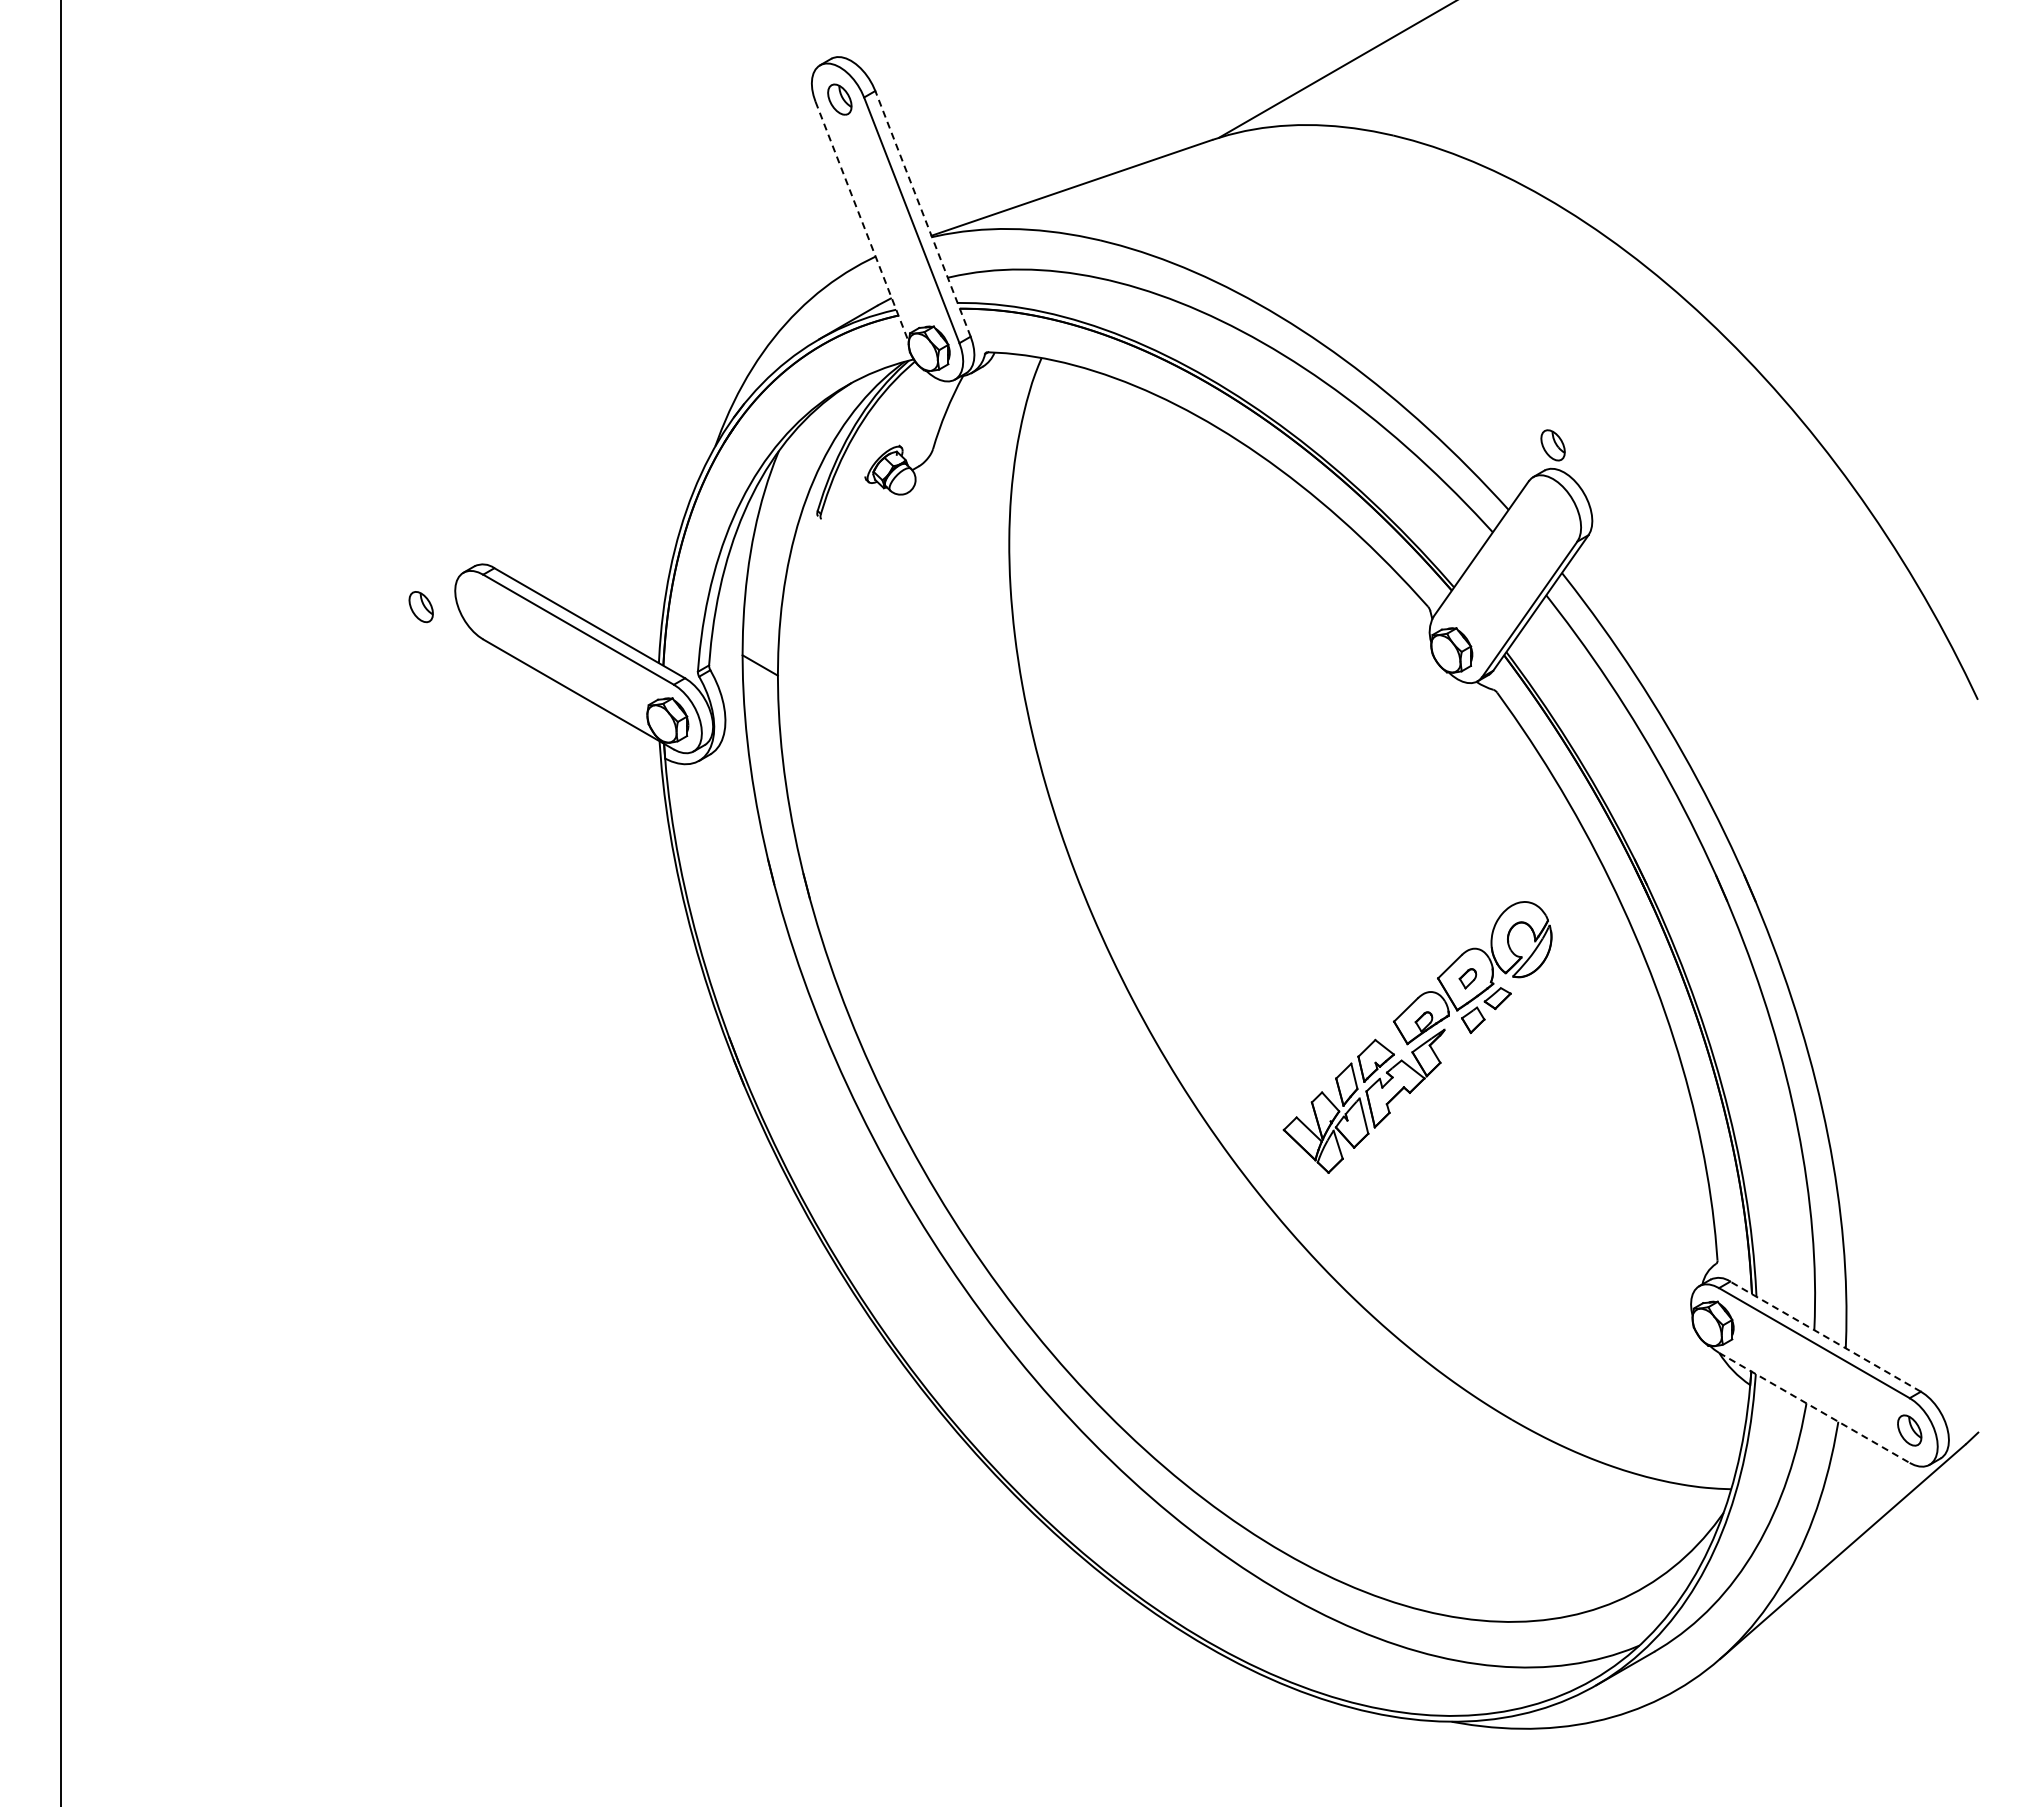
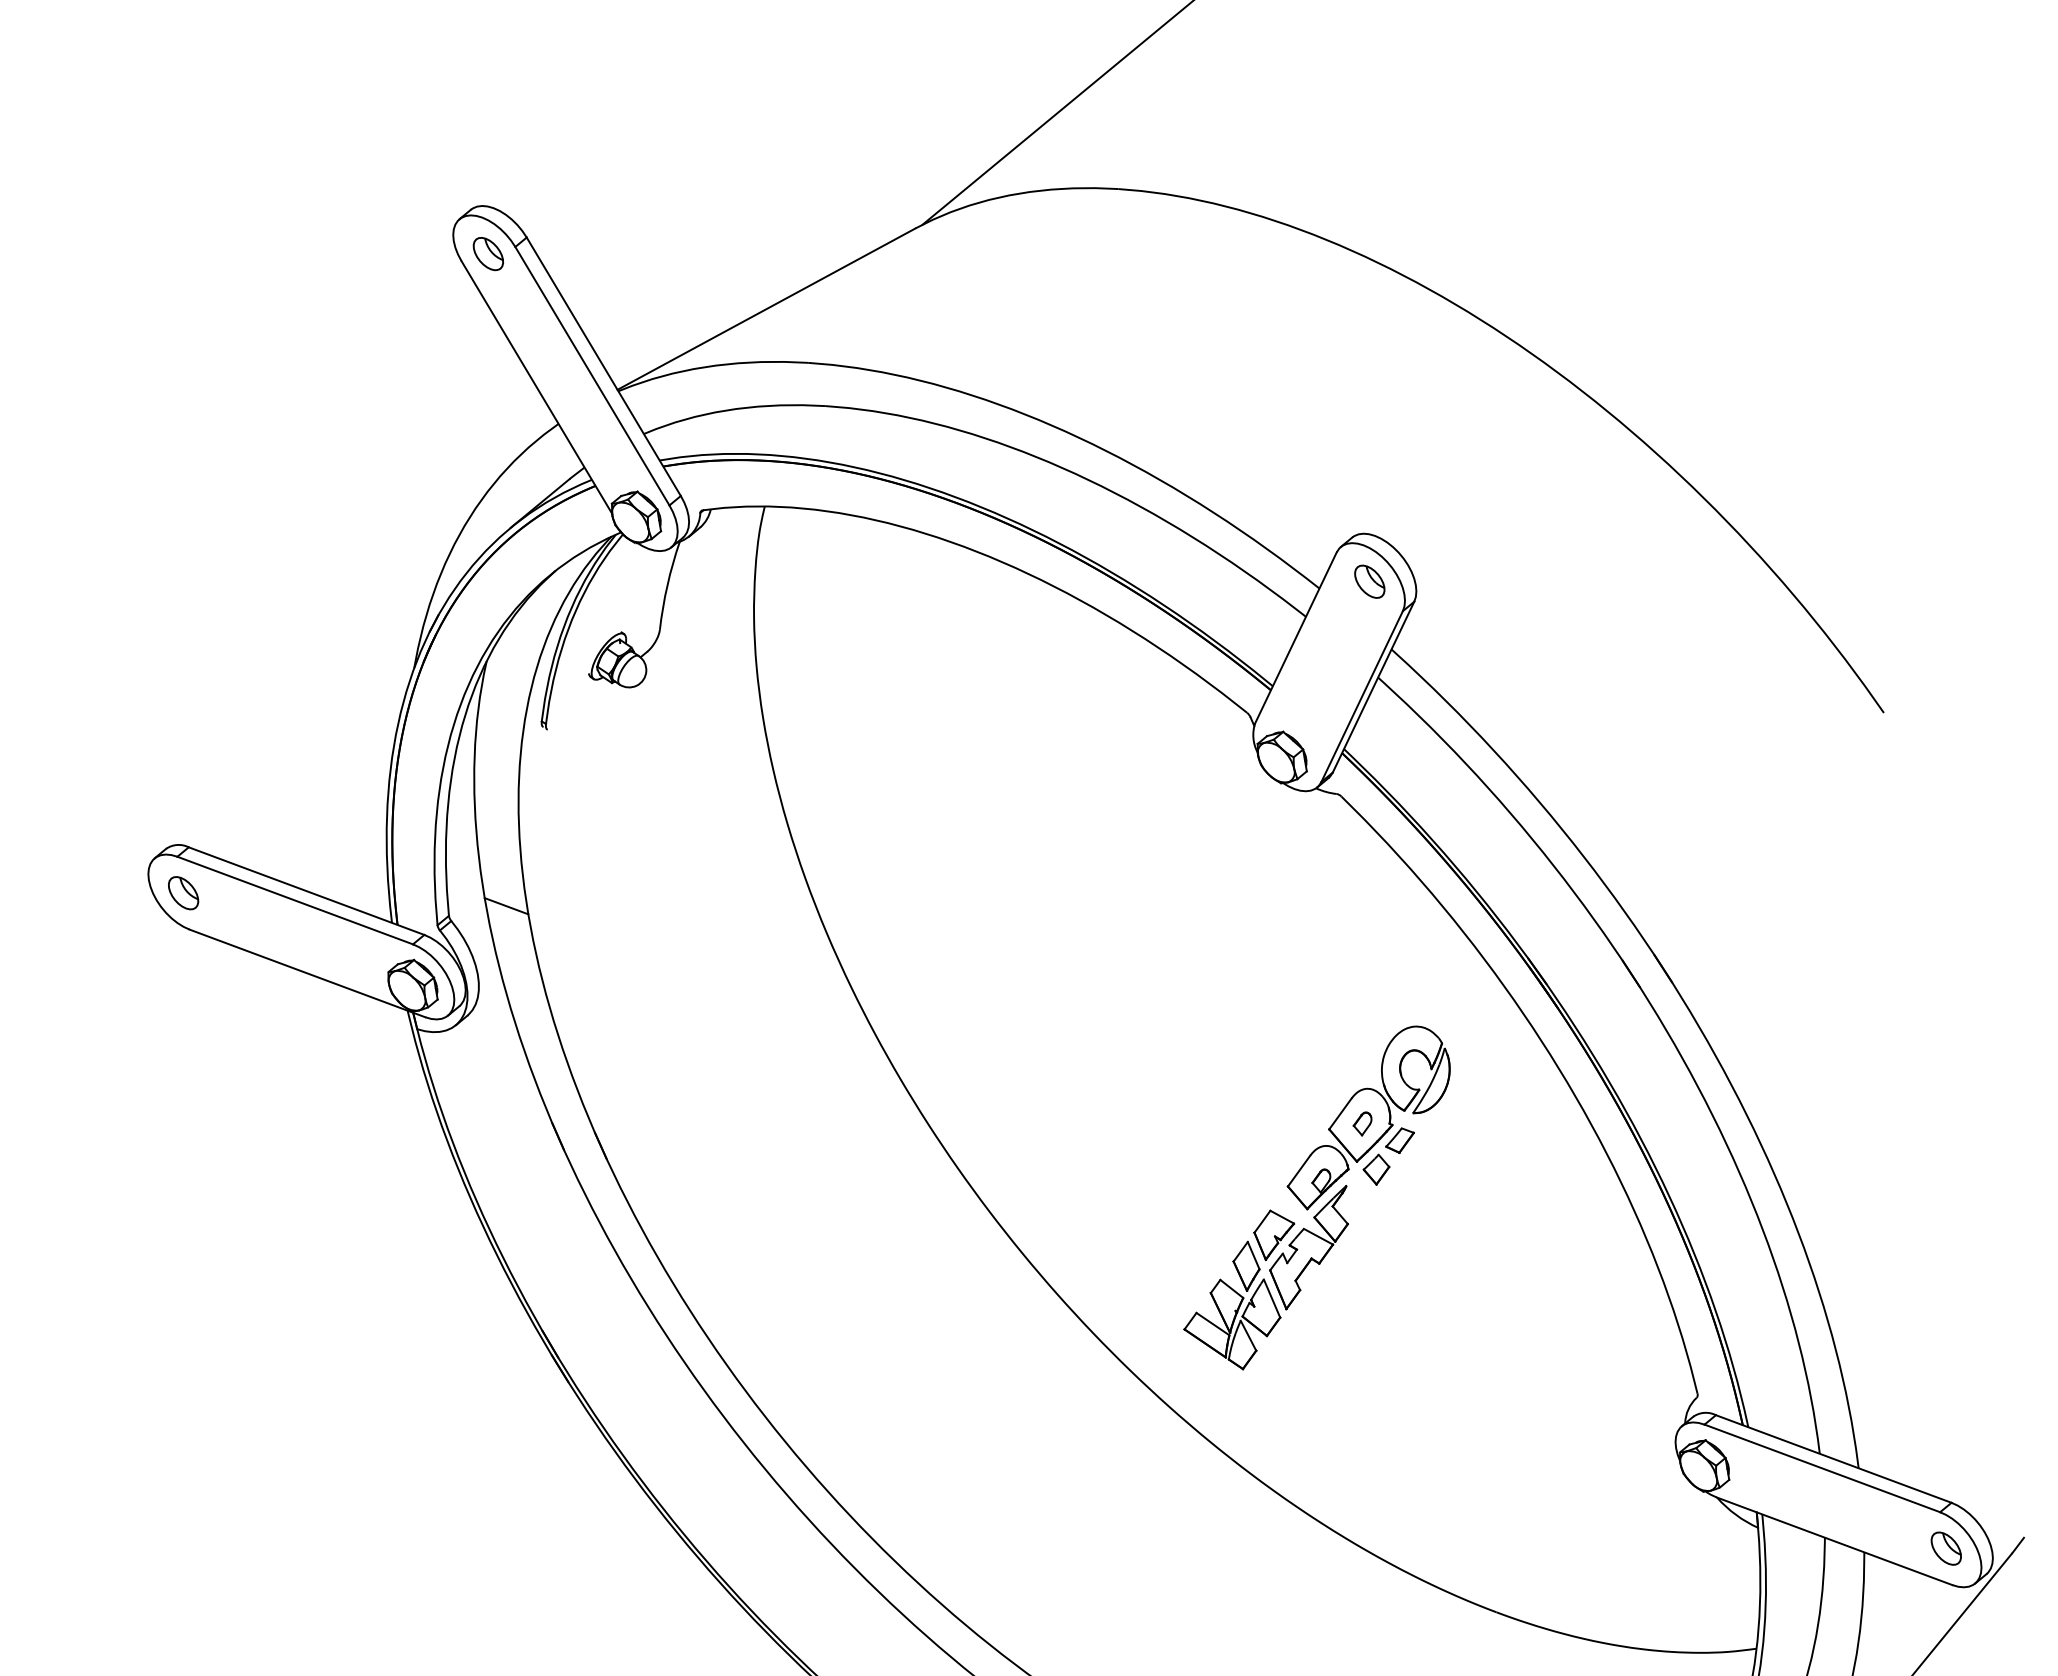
line: (923, 213) -> (604, 366), dashed -> solid
line: (862, 222) -> (537, 388), dashed -> solid
part: (1552, 445) -> (1369, 582), moved
part: (420, 607) -> (182, 893), moved
line: (1825, 1336) -> (1833, 1458), dashed -> solid
line: (1814, 1408) -> (1834, 1541), dashed -> solid

